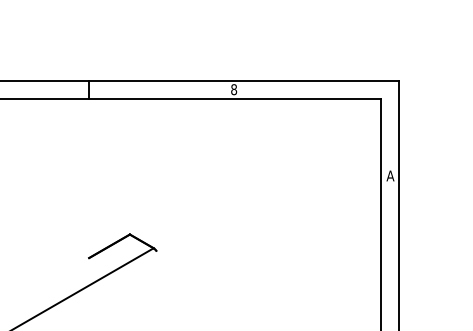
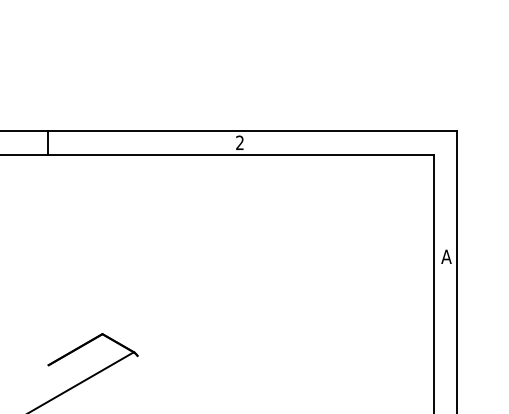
text: (234, 89) -> (240, 142), 8 -> 2

